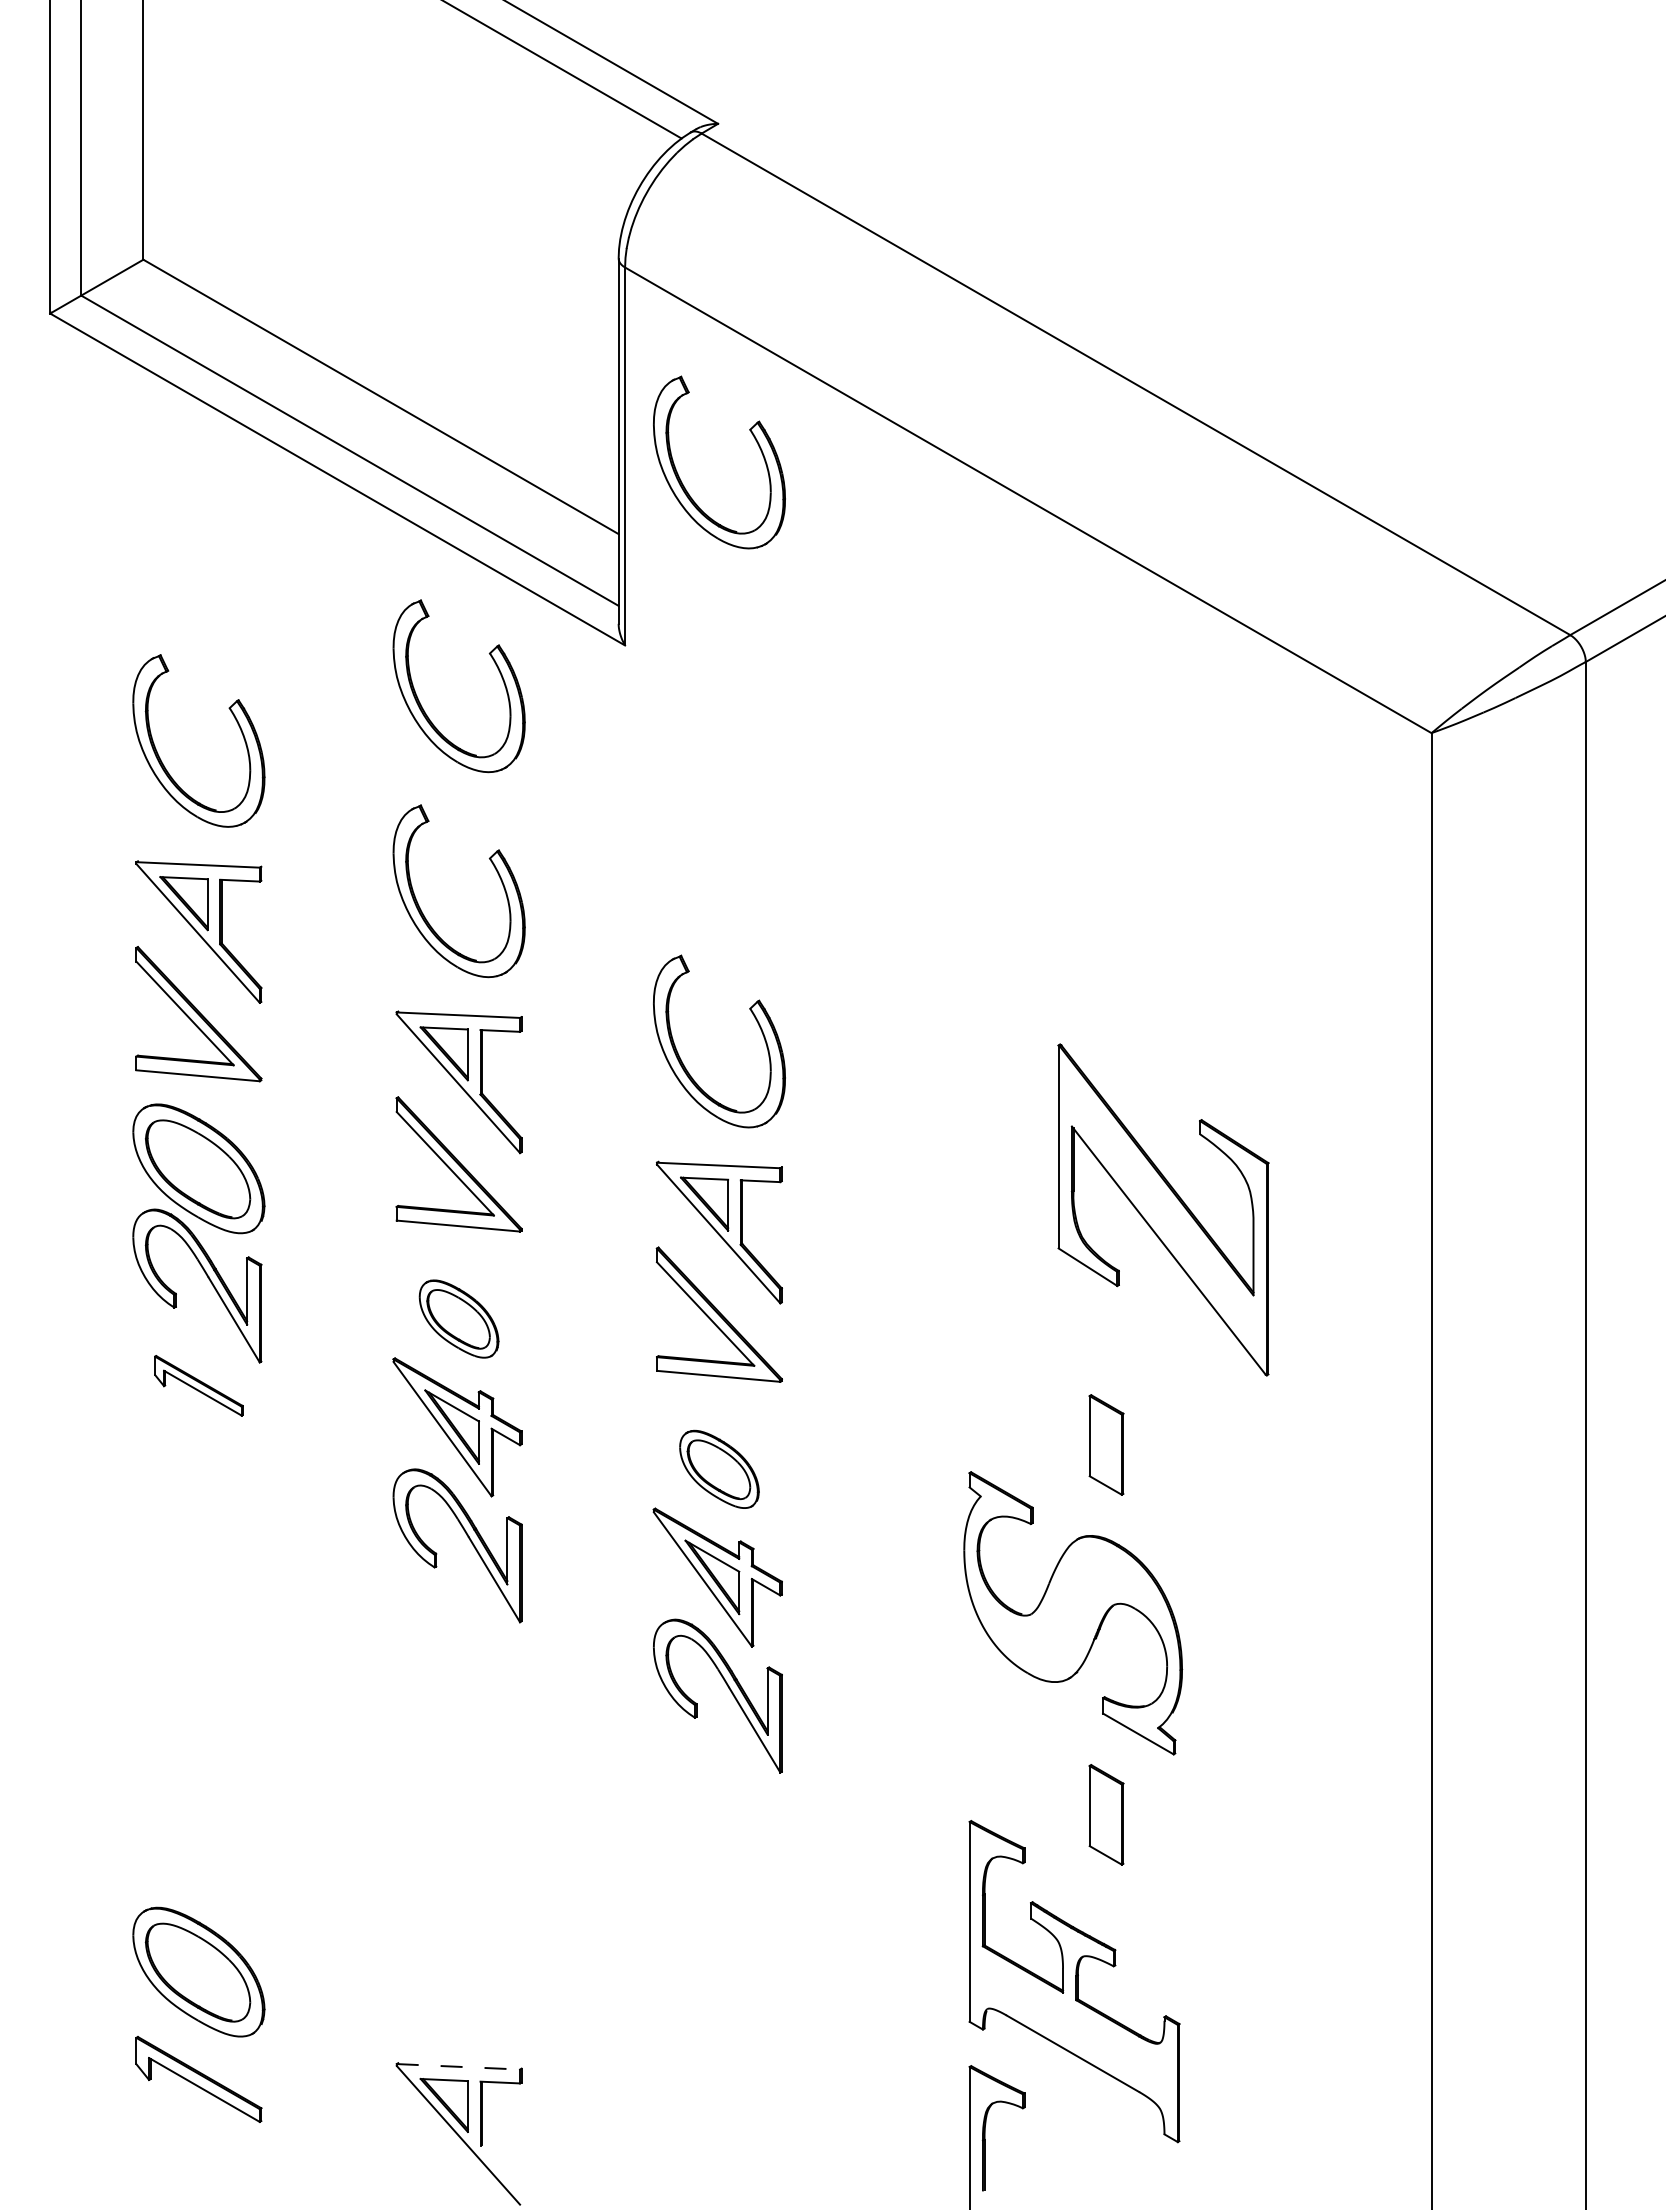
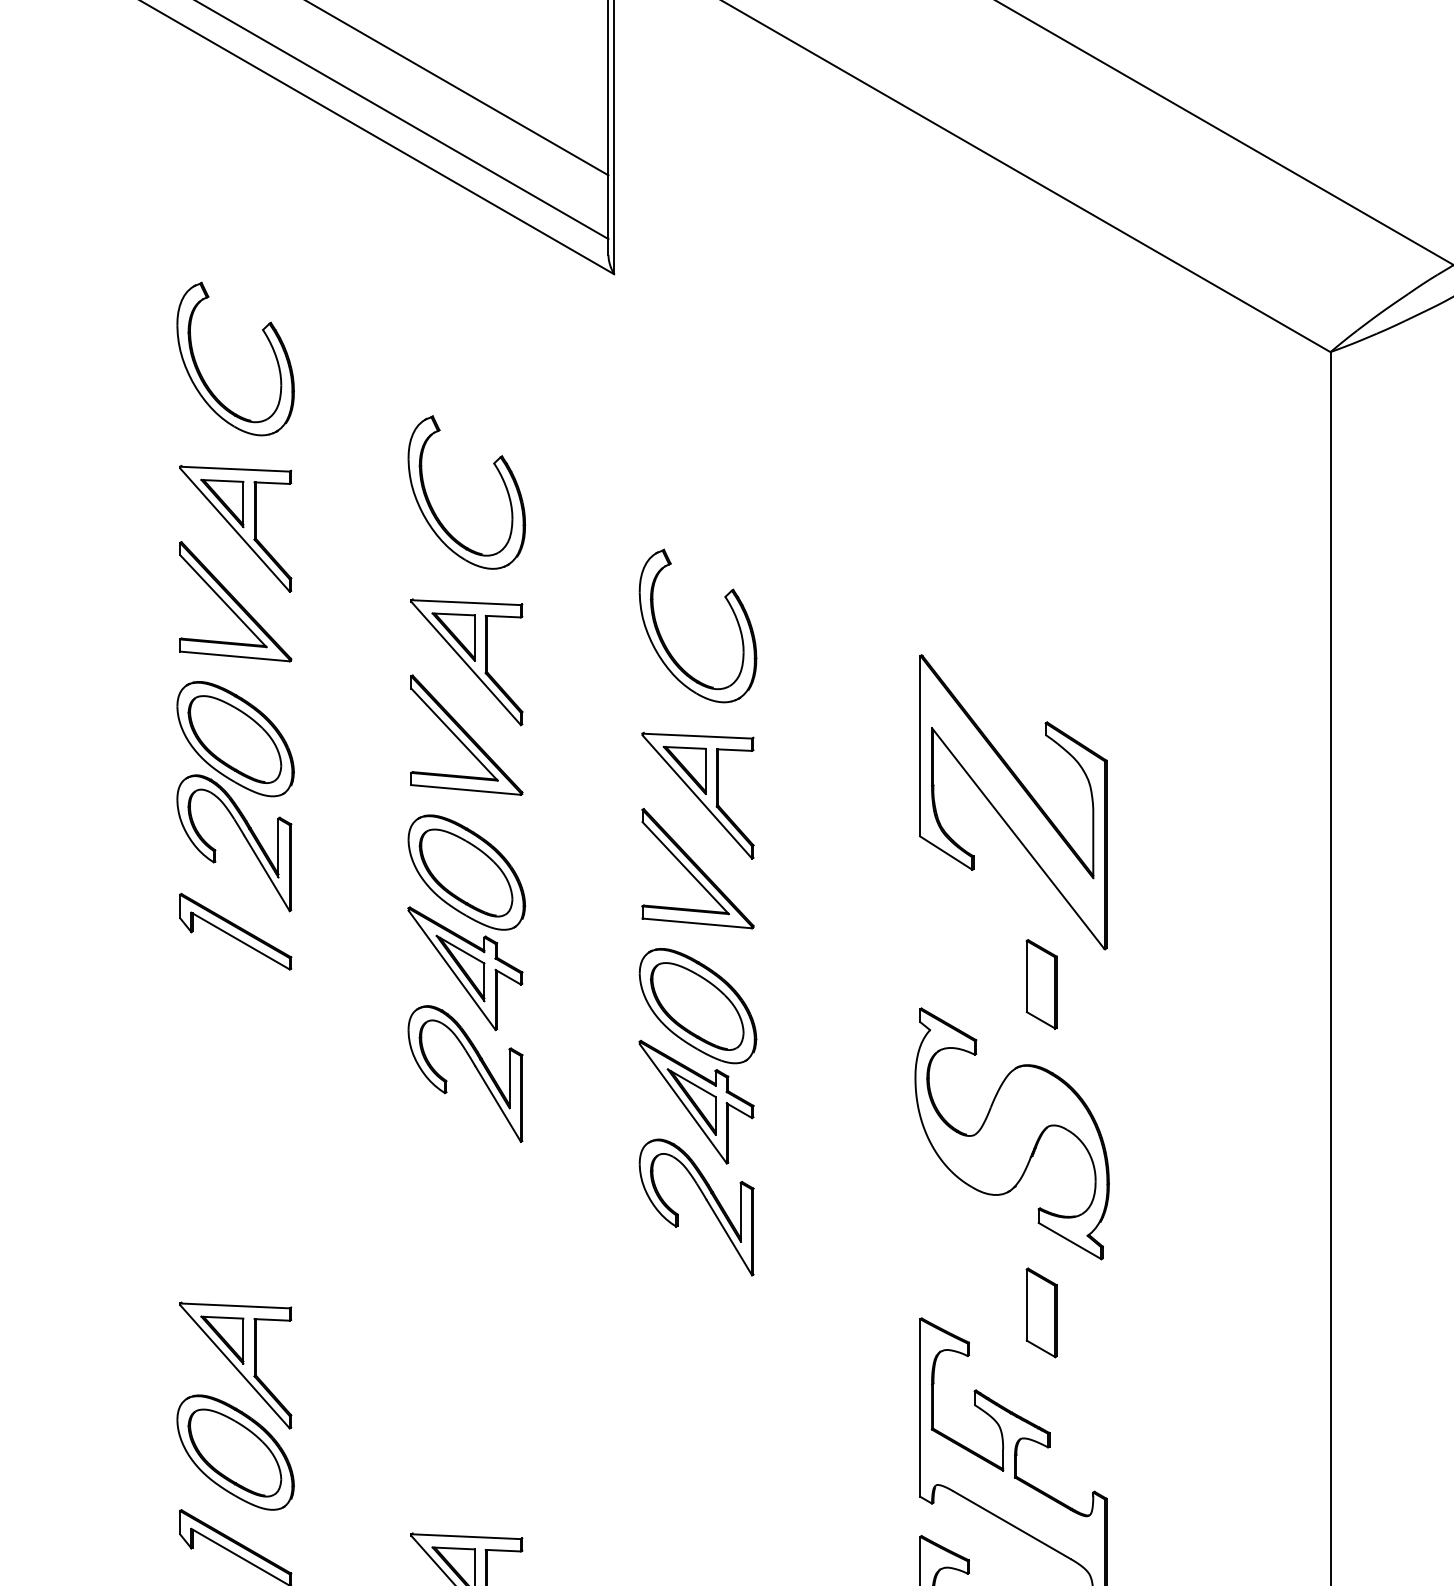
part: (757, 444) -> (731, 95), removed
part: (421, 704) -> (433, 326), removed
part: (1163, 1209) -> (1013, 801), moved
part: (458, 1318) -> (466, 872), size x1.67
part: (198, 1385) -> (235, 931), size x1.43
part: (719, 1469) -> (698, 1006), size x1.67
part: (198, 1873) -> (235, 1365), added
line: (458, 2066) -> (466, 1536), dashed -> solid

